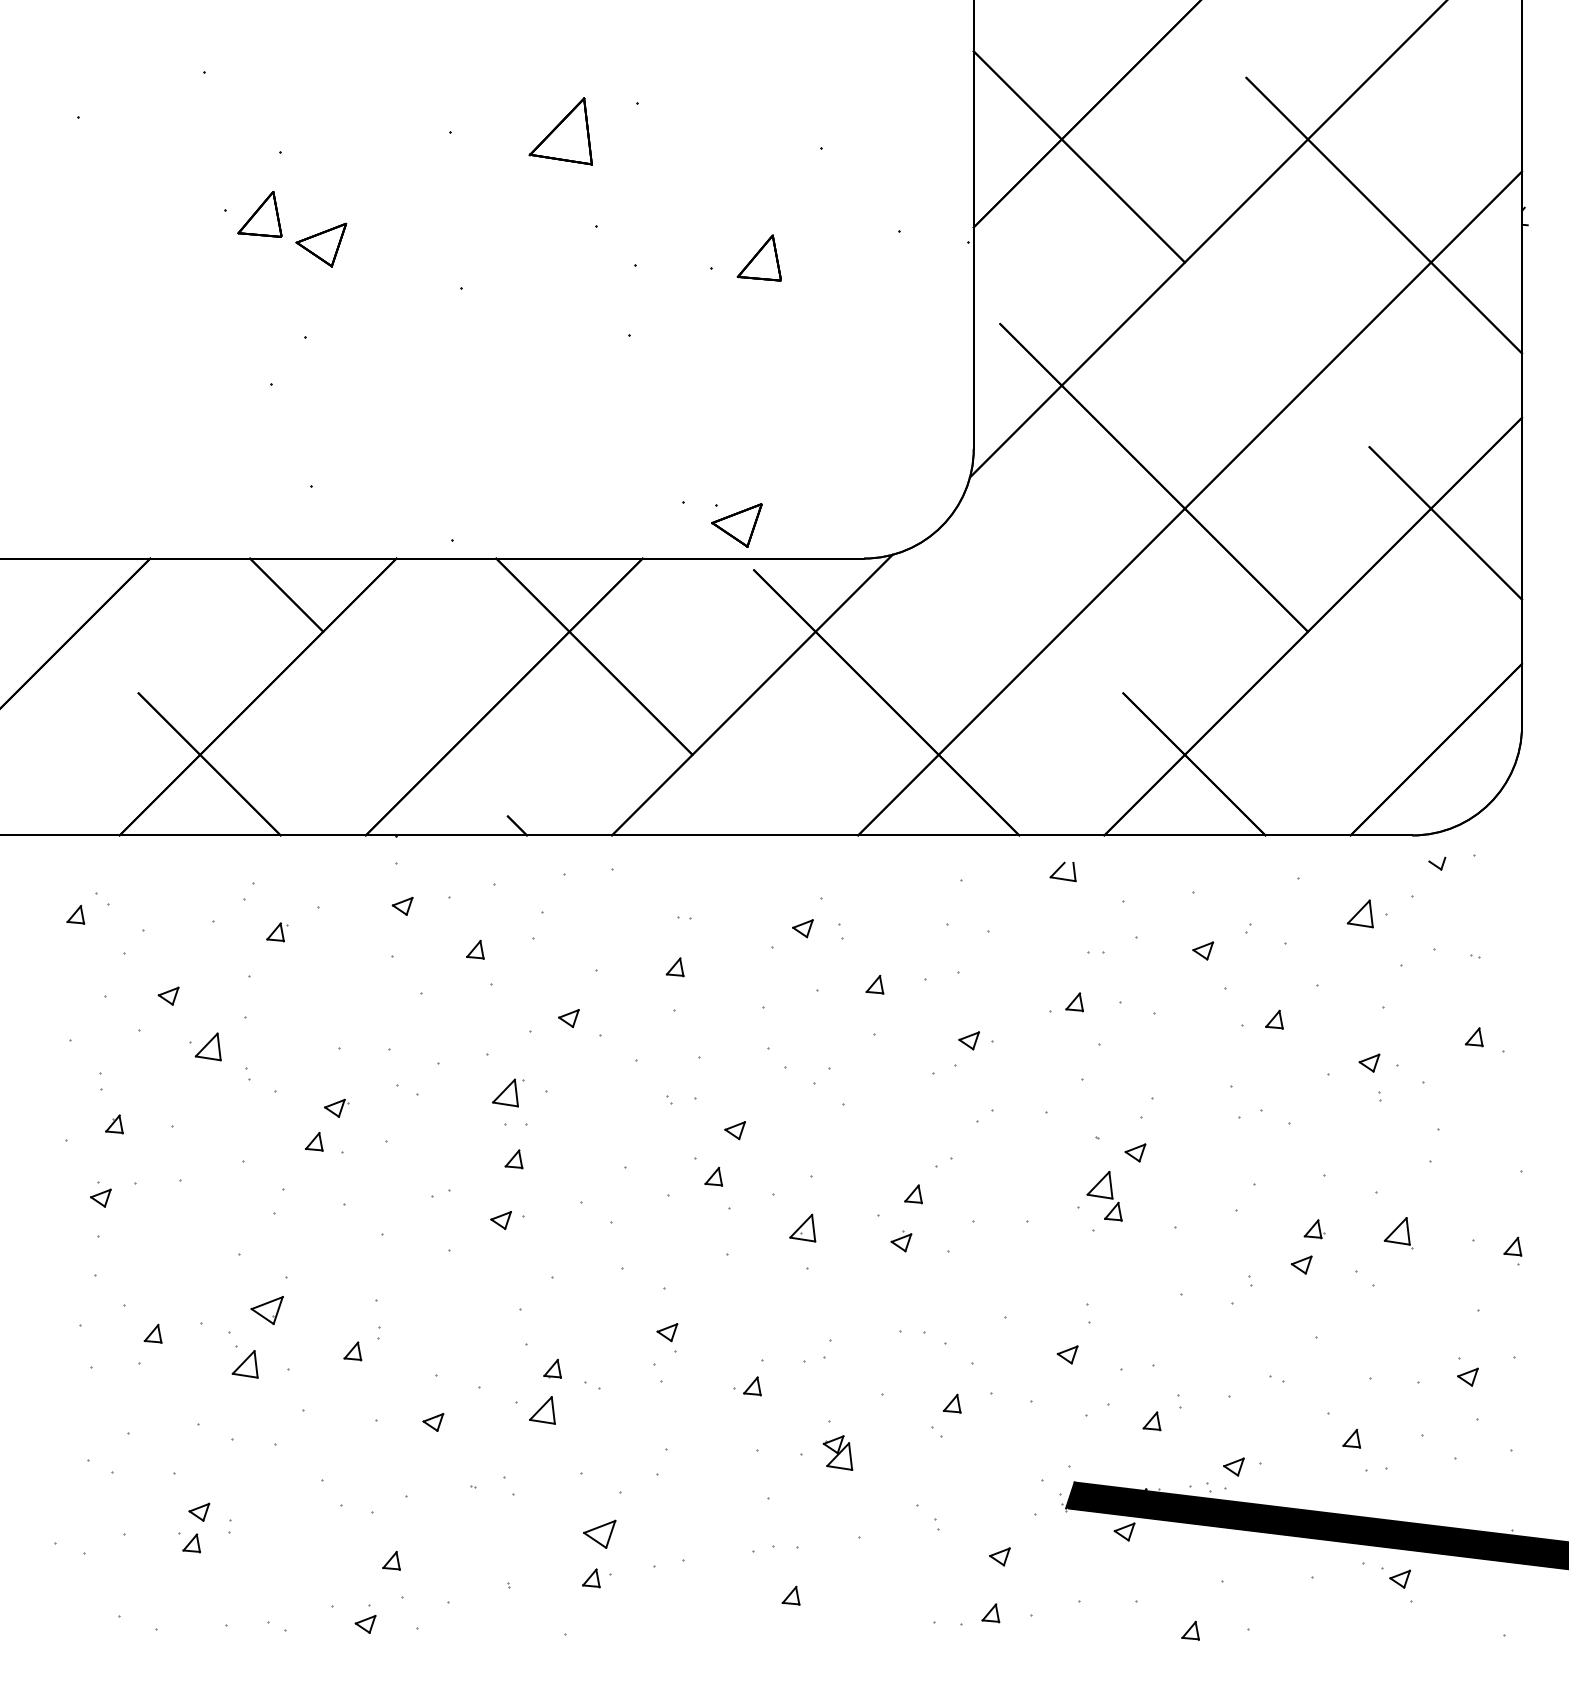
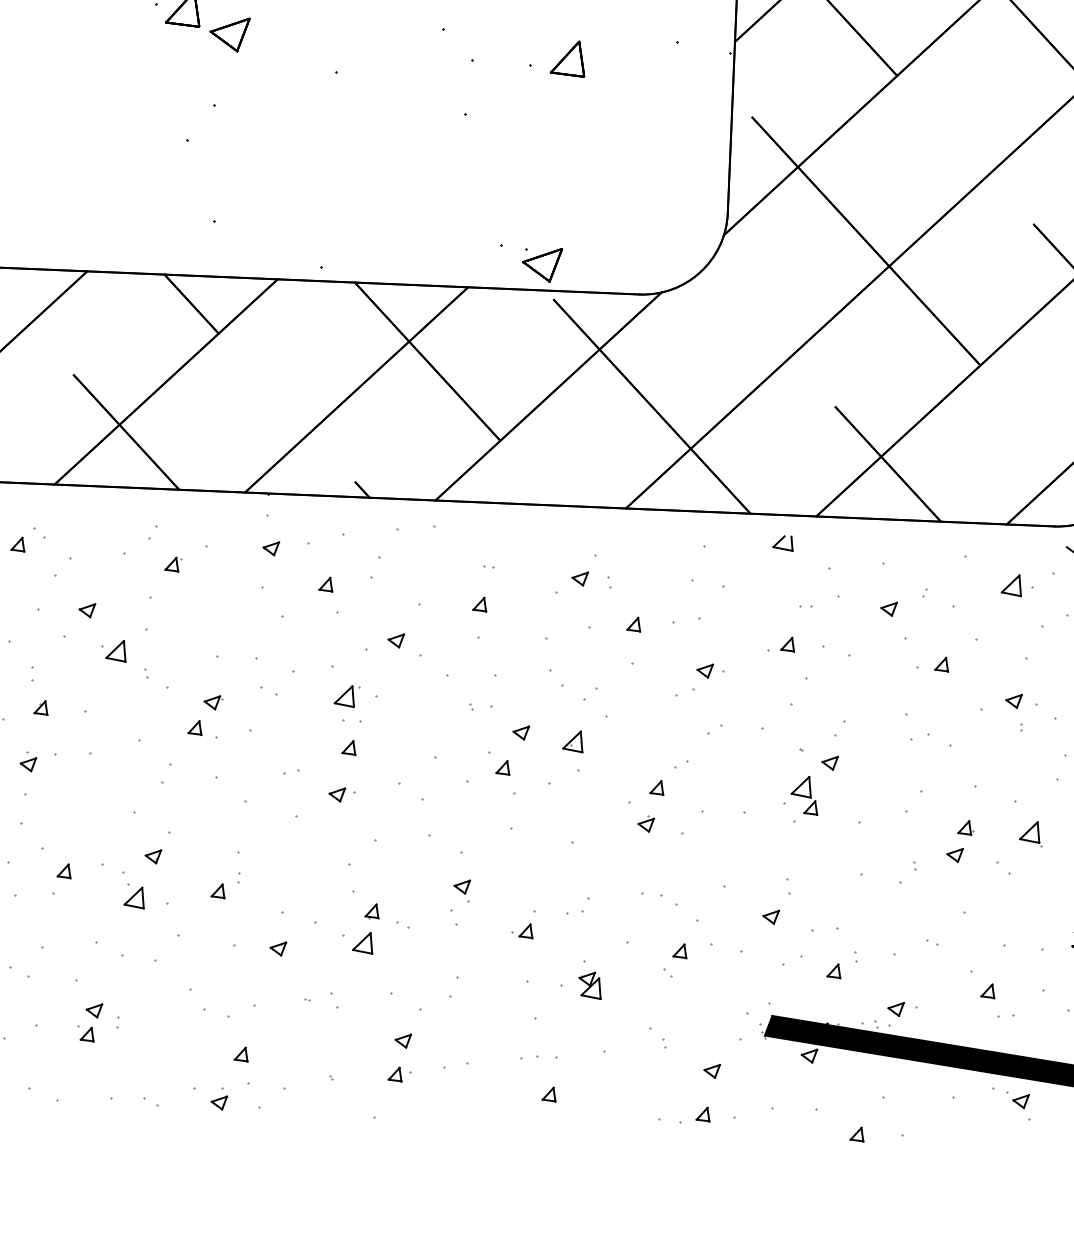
part: (802, 1227) -> (572, 741), moved
part: (266, 1309) -> (152, 855), size x0.62
part: (599, 1534) -> (403, 1040), size x0.62

